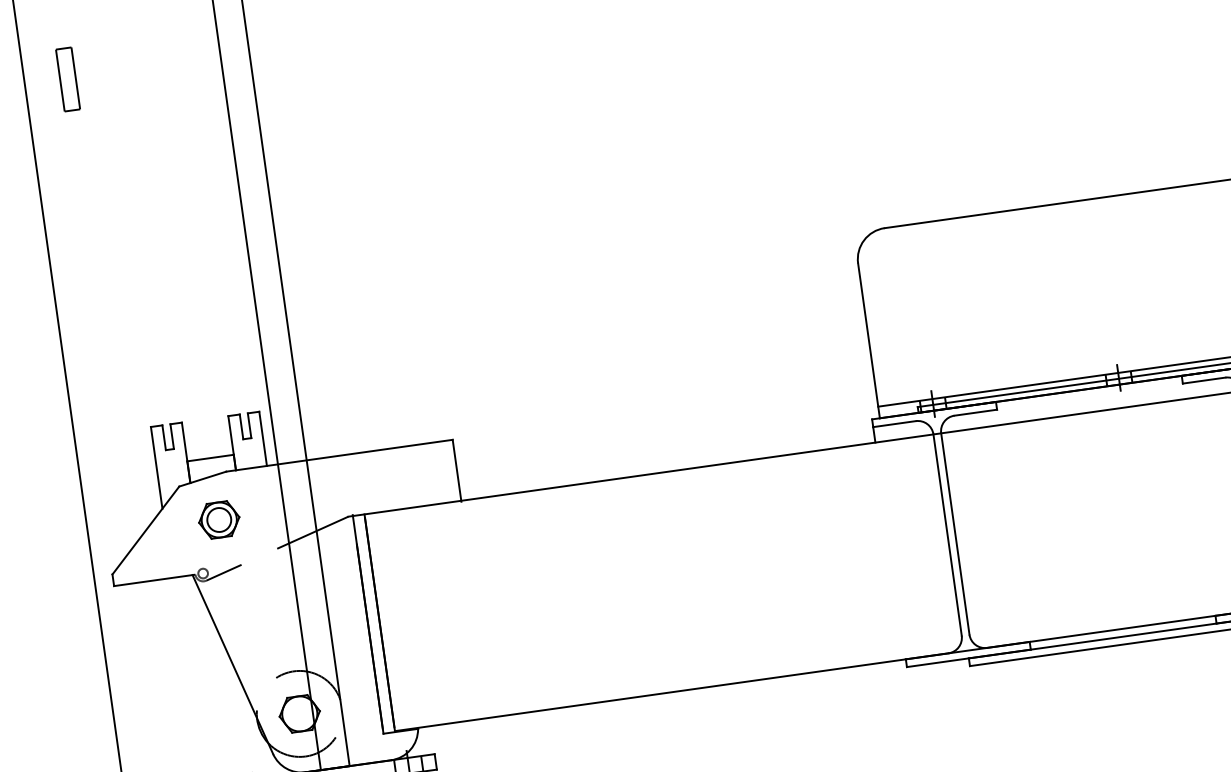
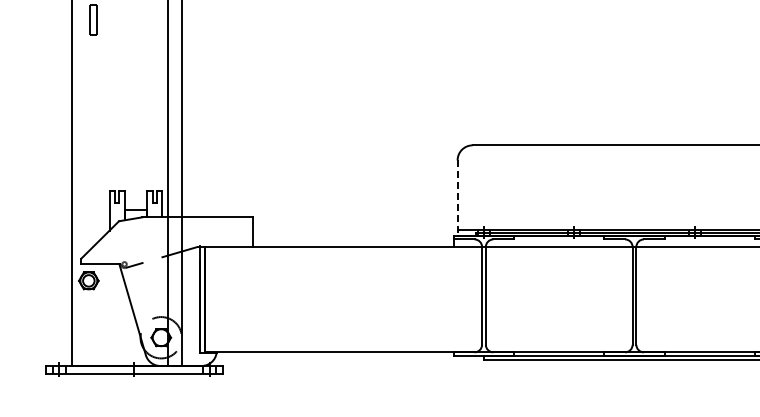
line: (868, 341) -> (457, 198), solid -> dashed
part: (218, 519) -> (88, 280), moved

